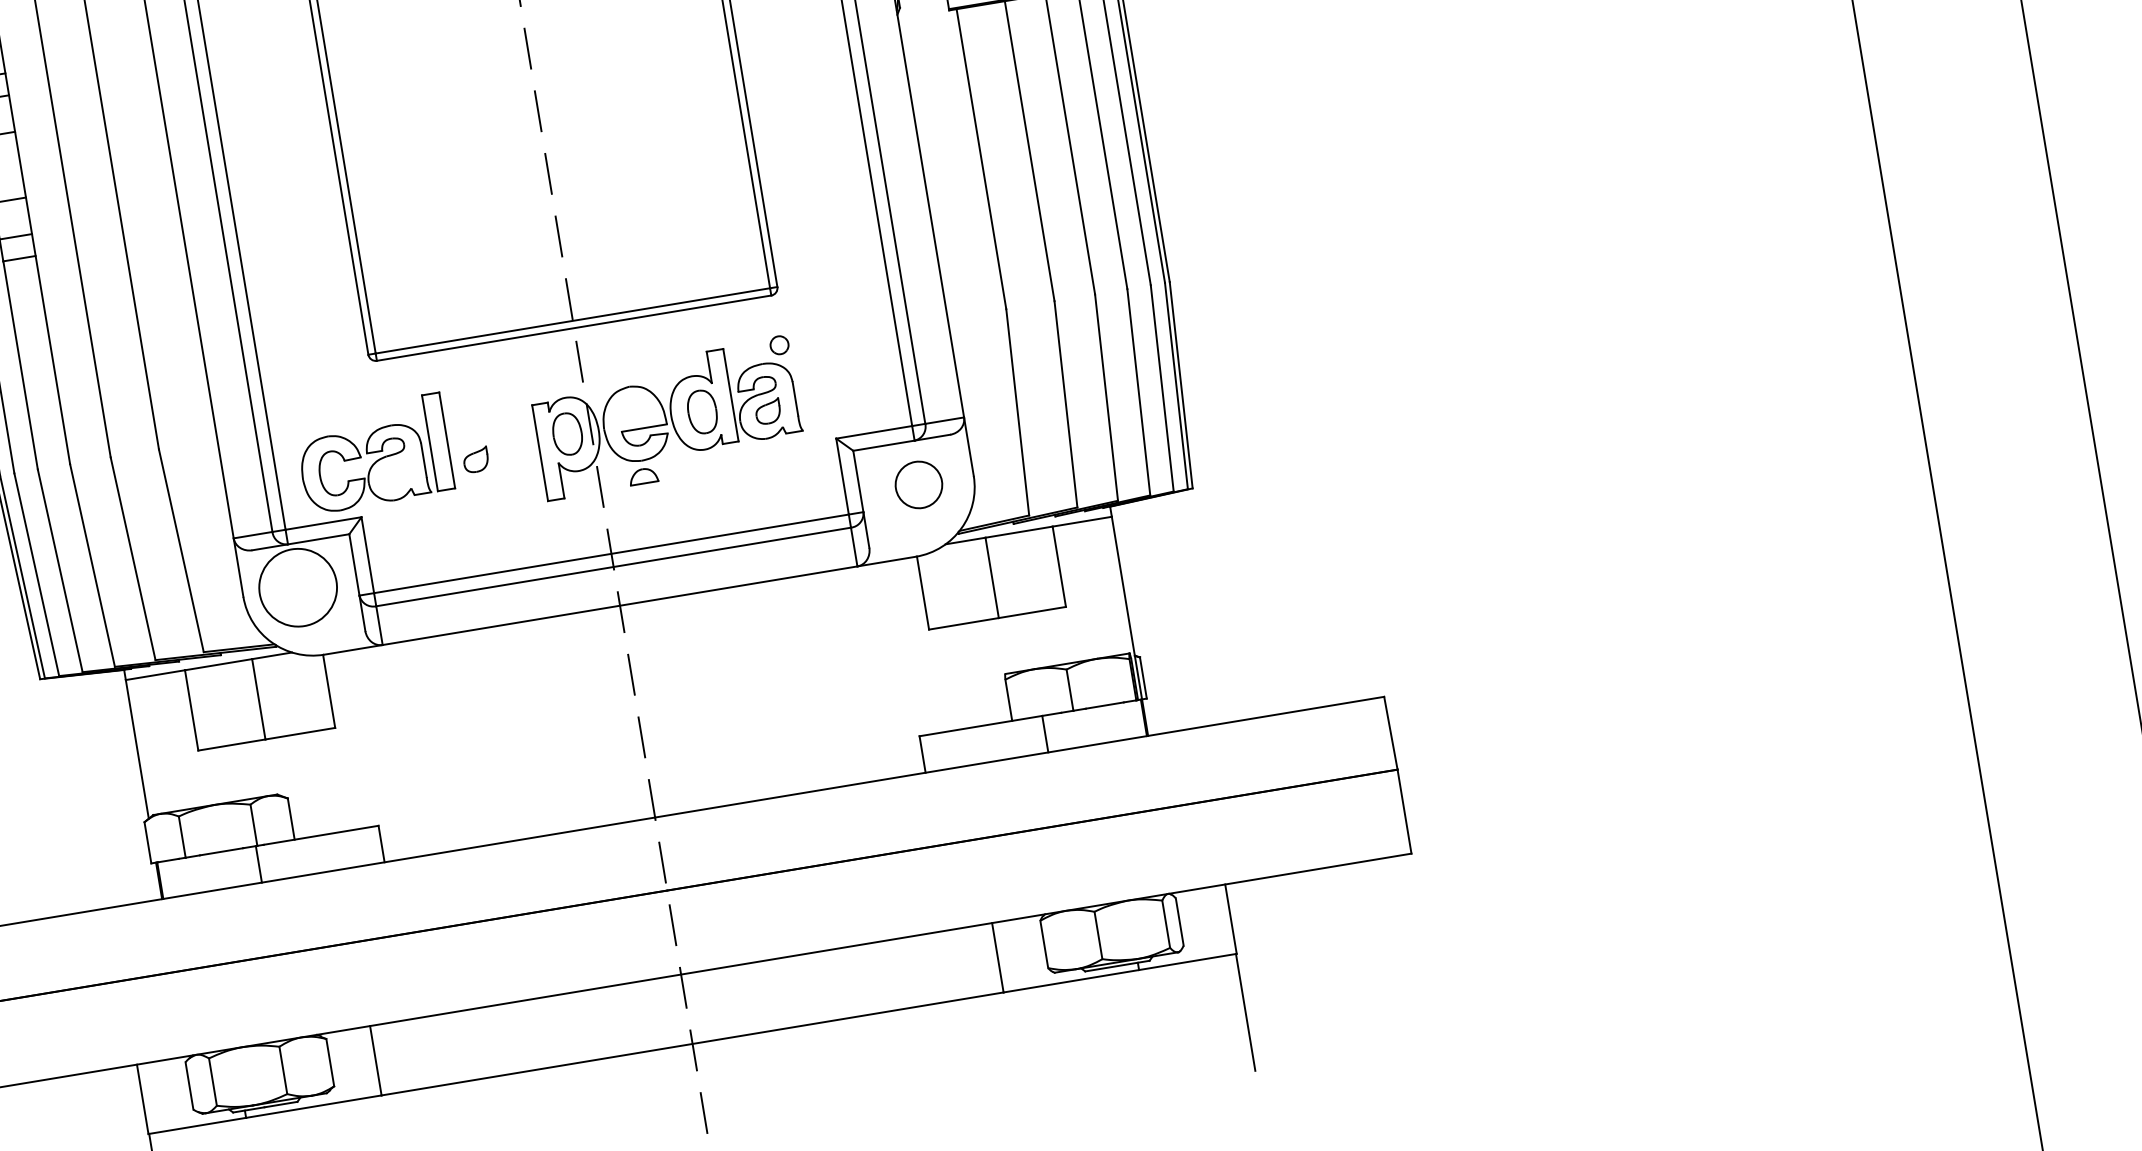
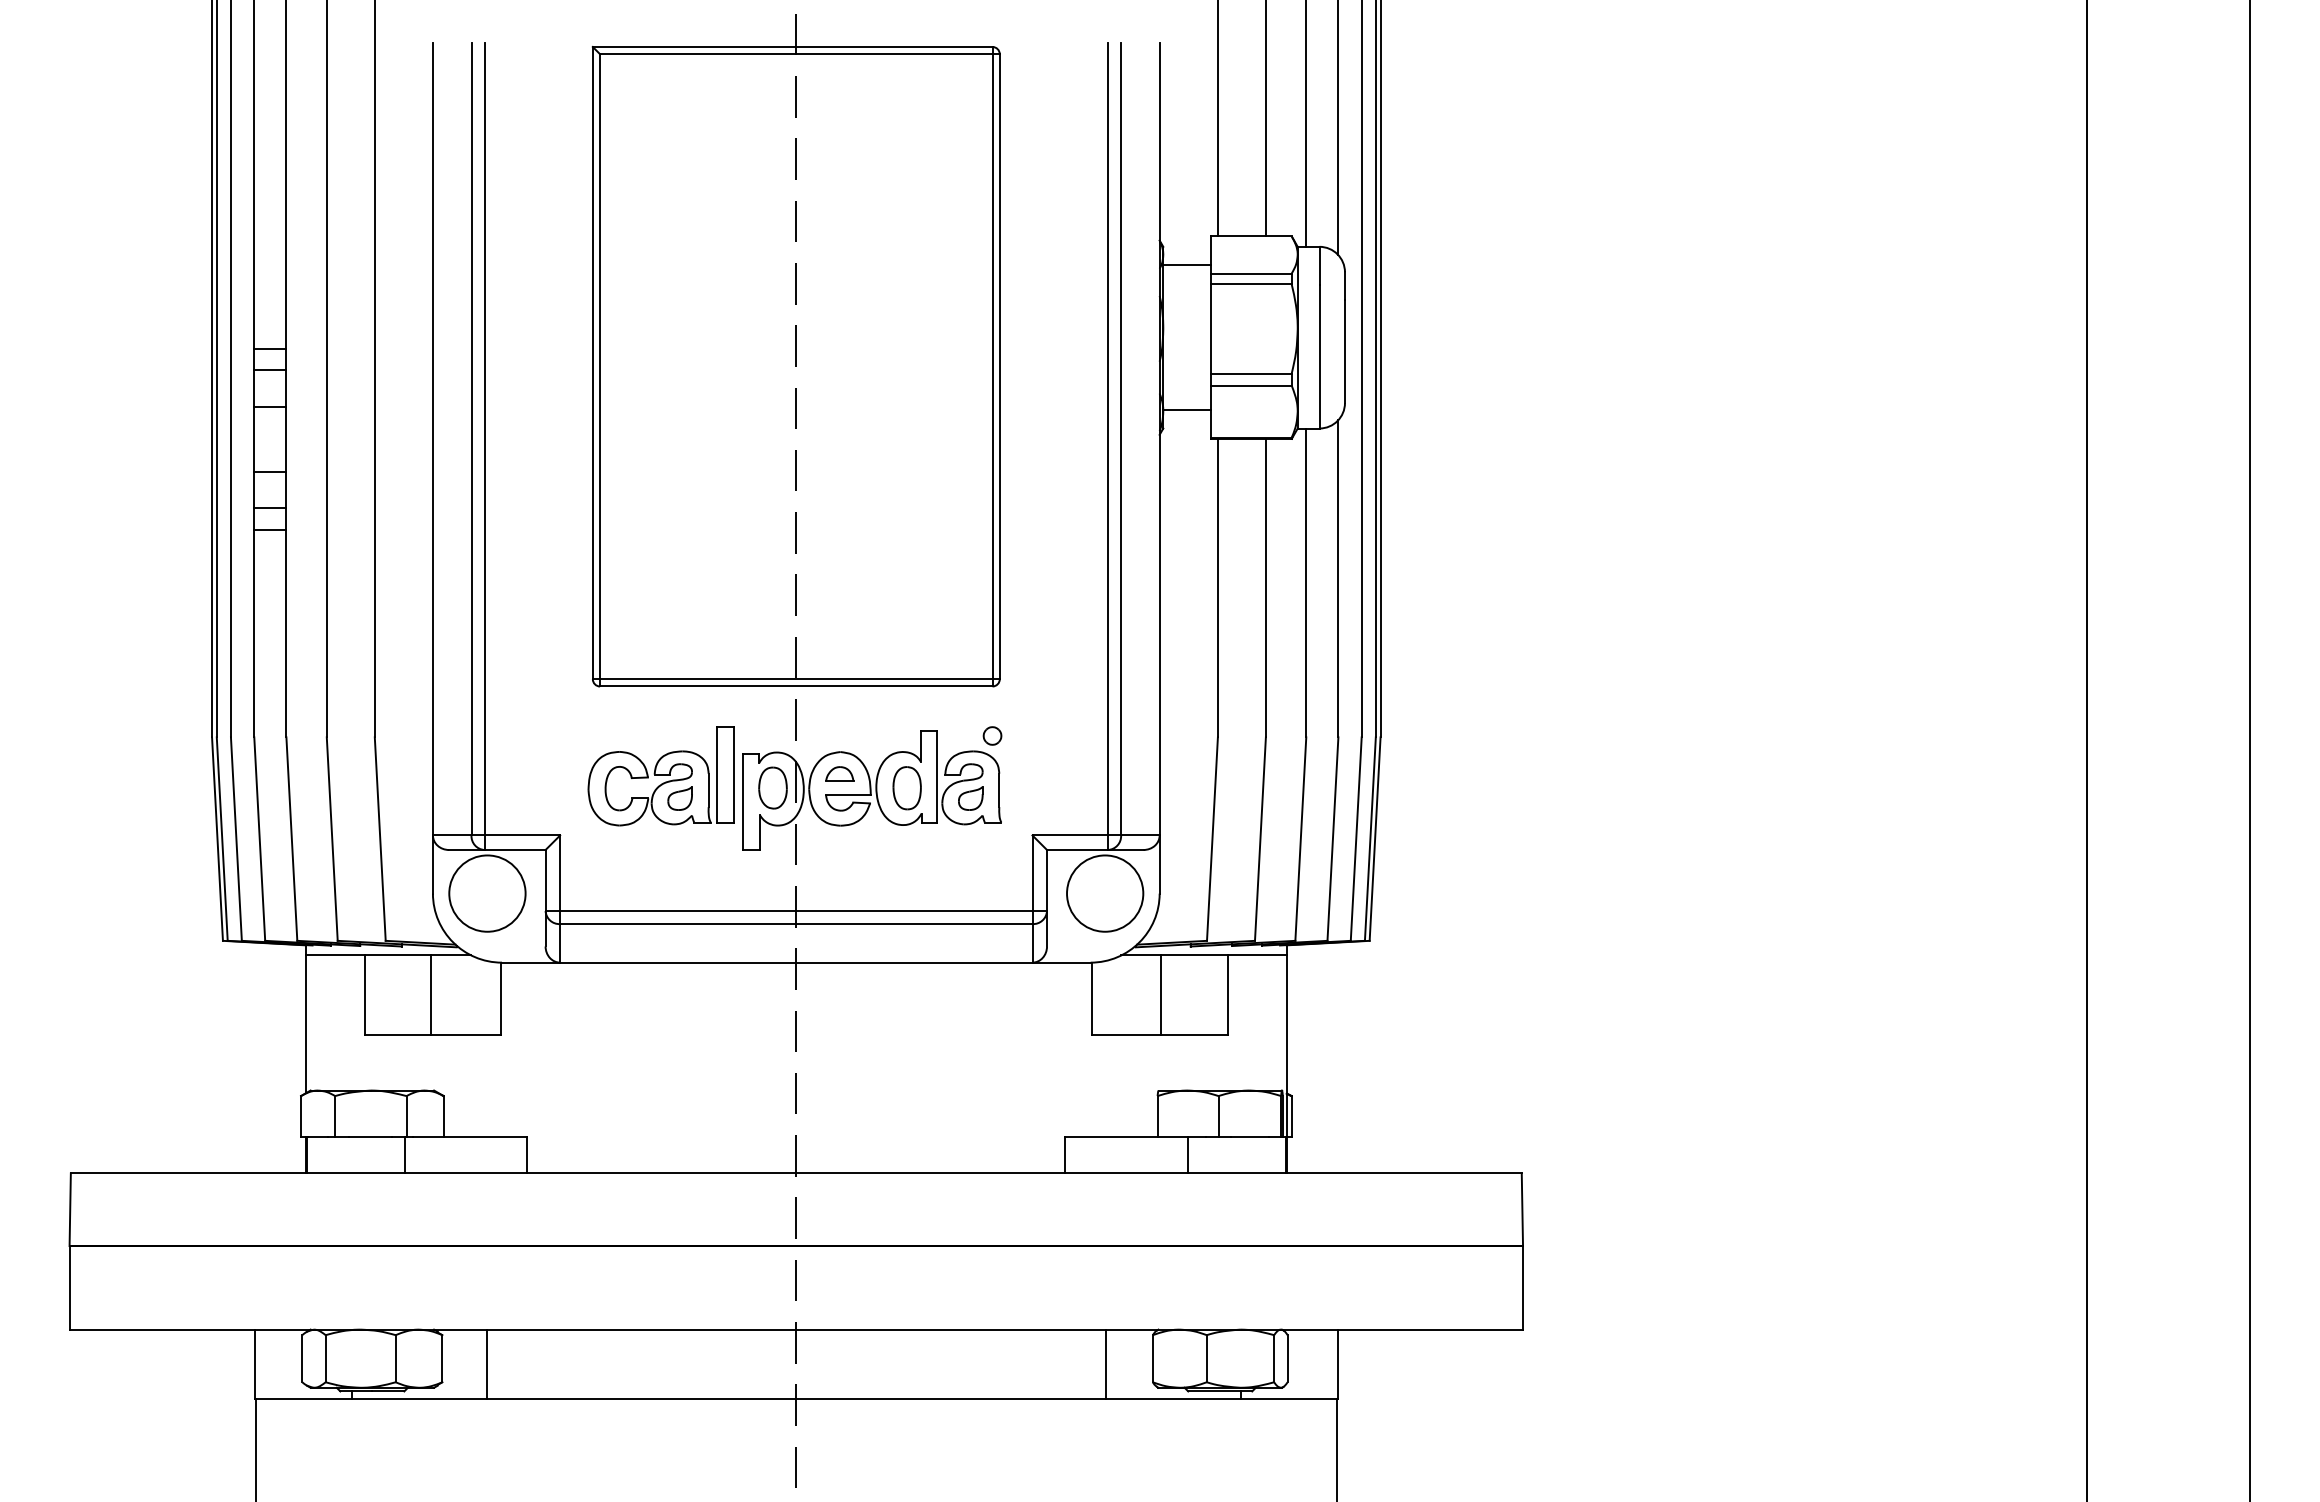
part: (373, 454) -> (660, 776), moved
part: (643, 475) -> (839, 773), moved
circle: (919, 484) -> (1105, 893), size x1.67

